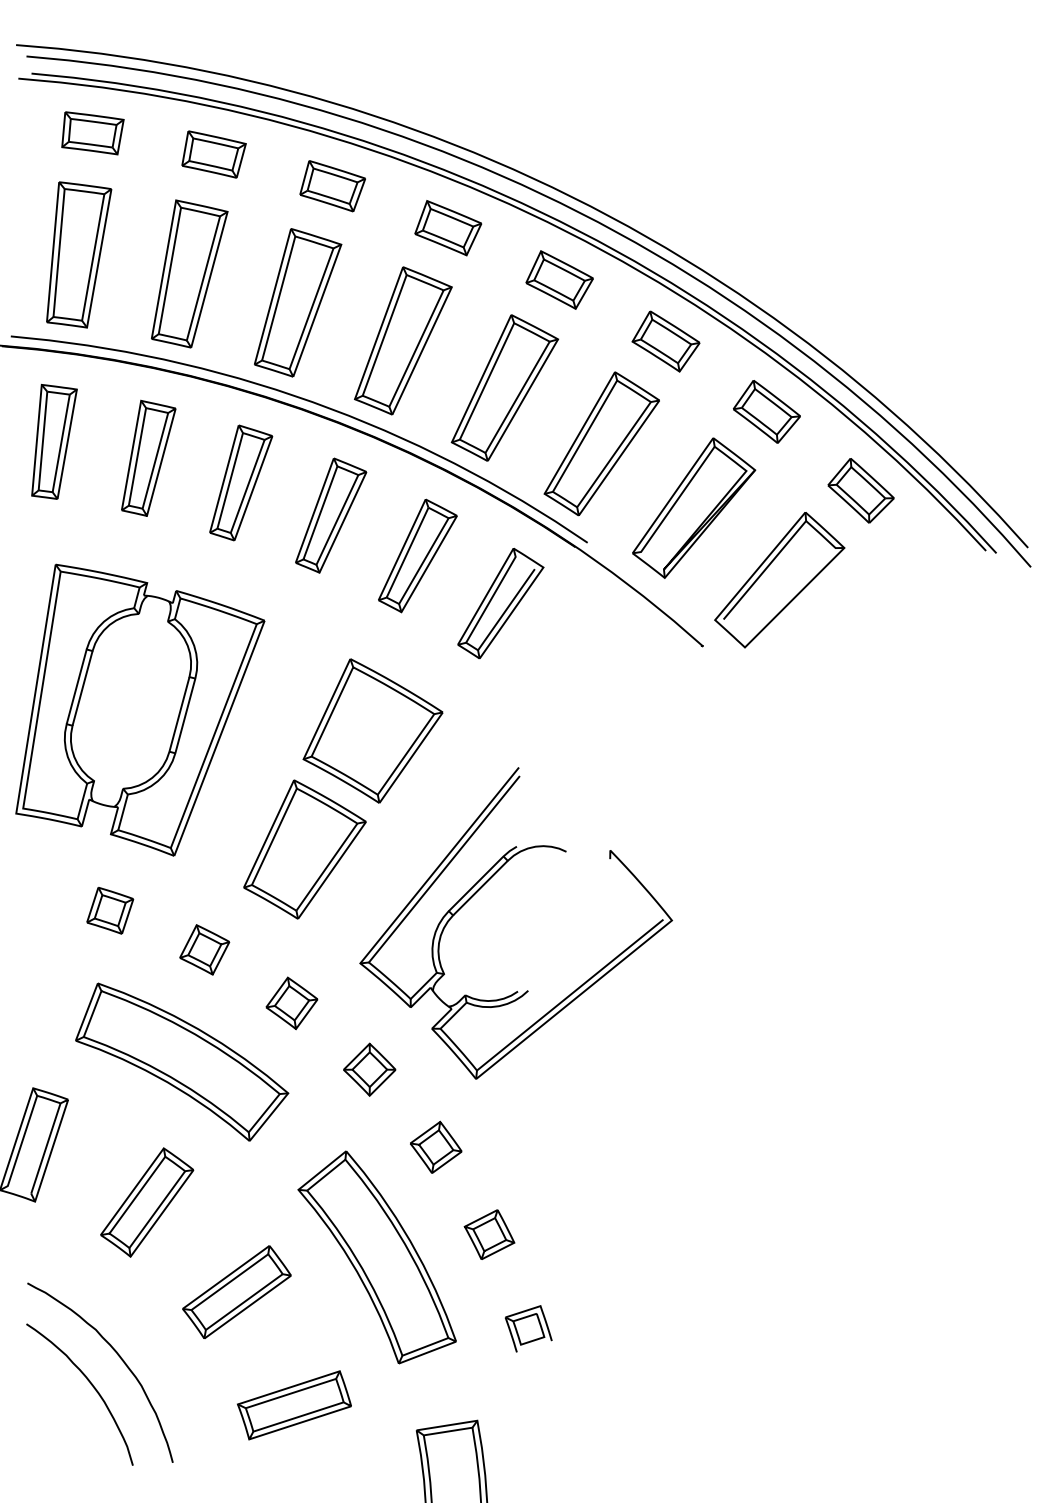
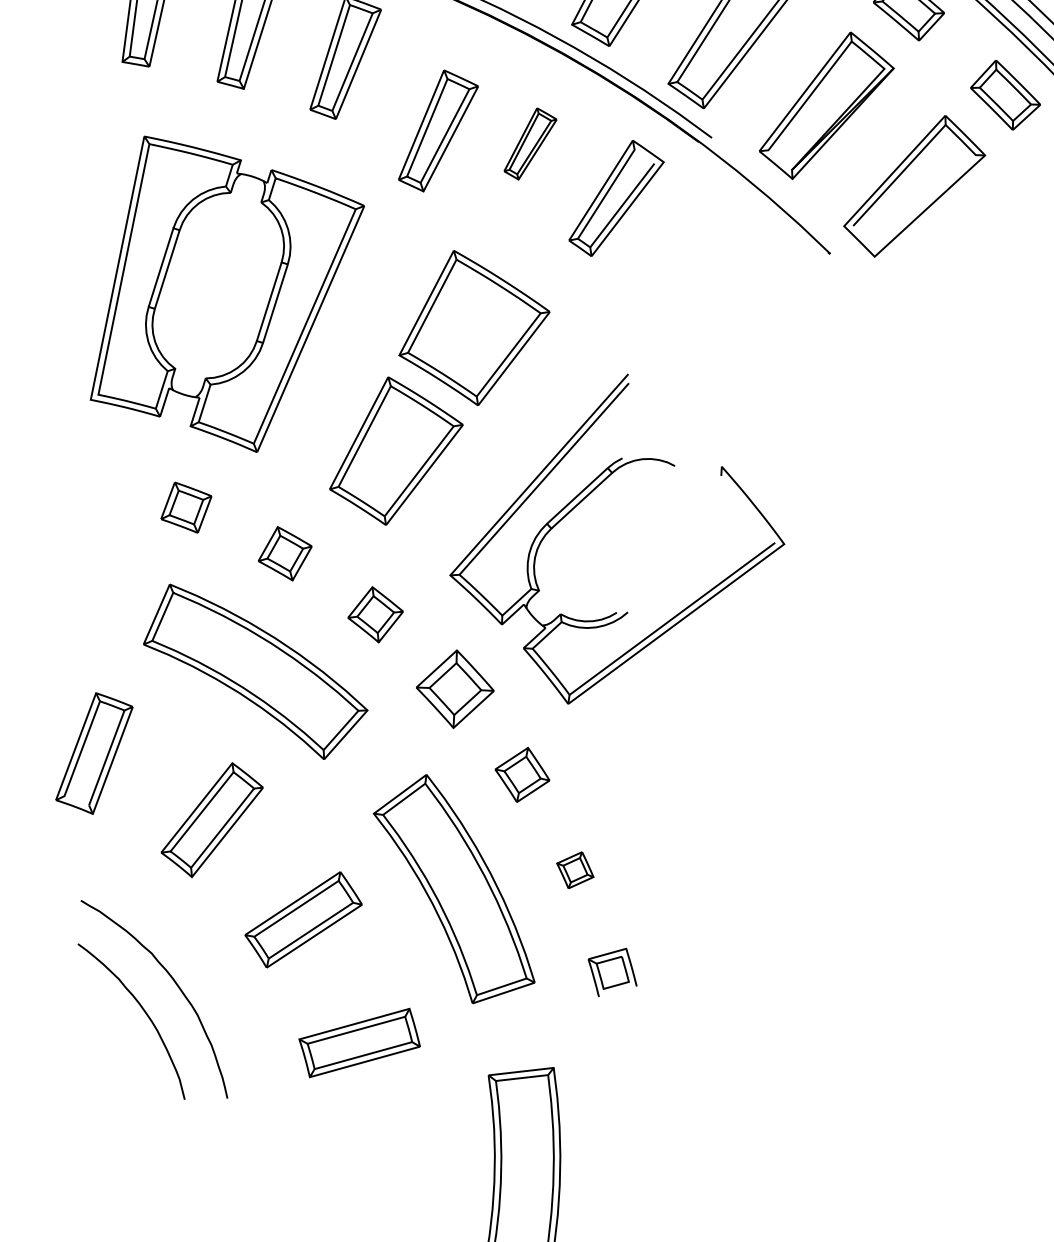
part: (331, 515) -> (438, 131), moved
part: (417, 555) -> (530, 143), size x0.6
part: (369, 1069) -> (455, 688), size x1.4
part: (489, 1234) -> (575, 870), size x0.7

